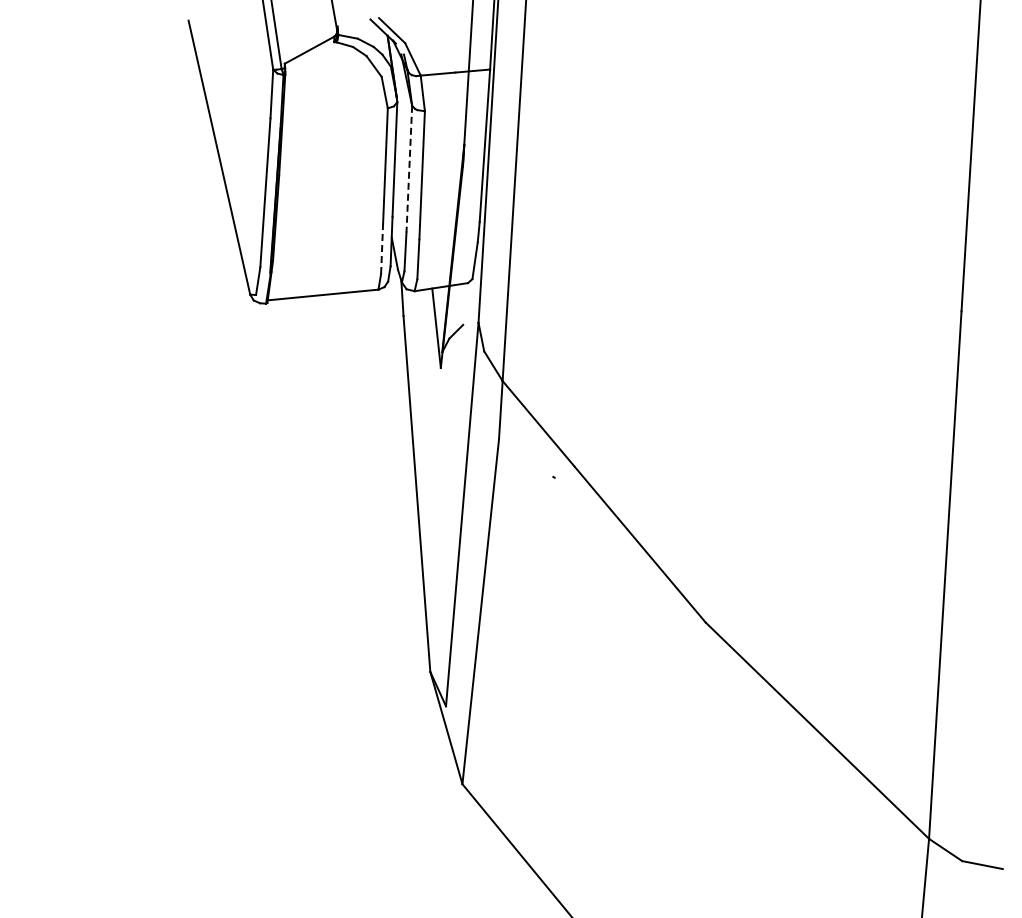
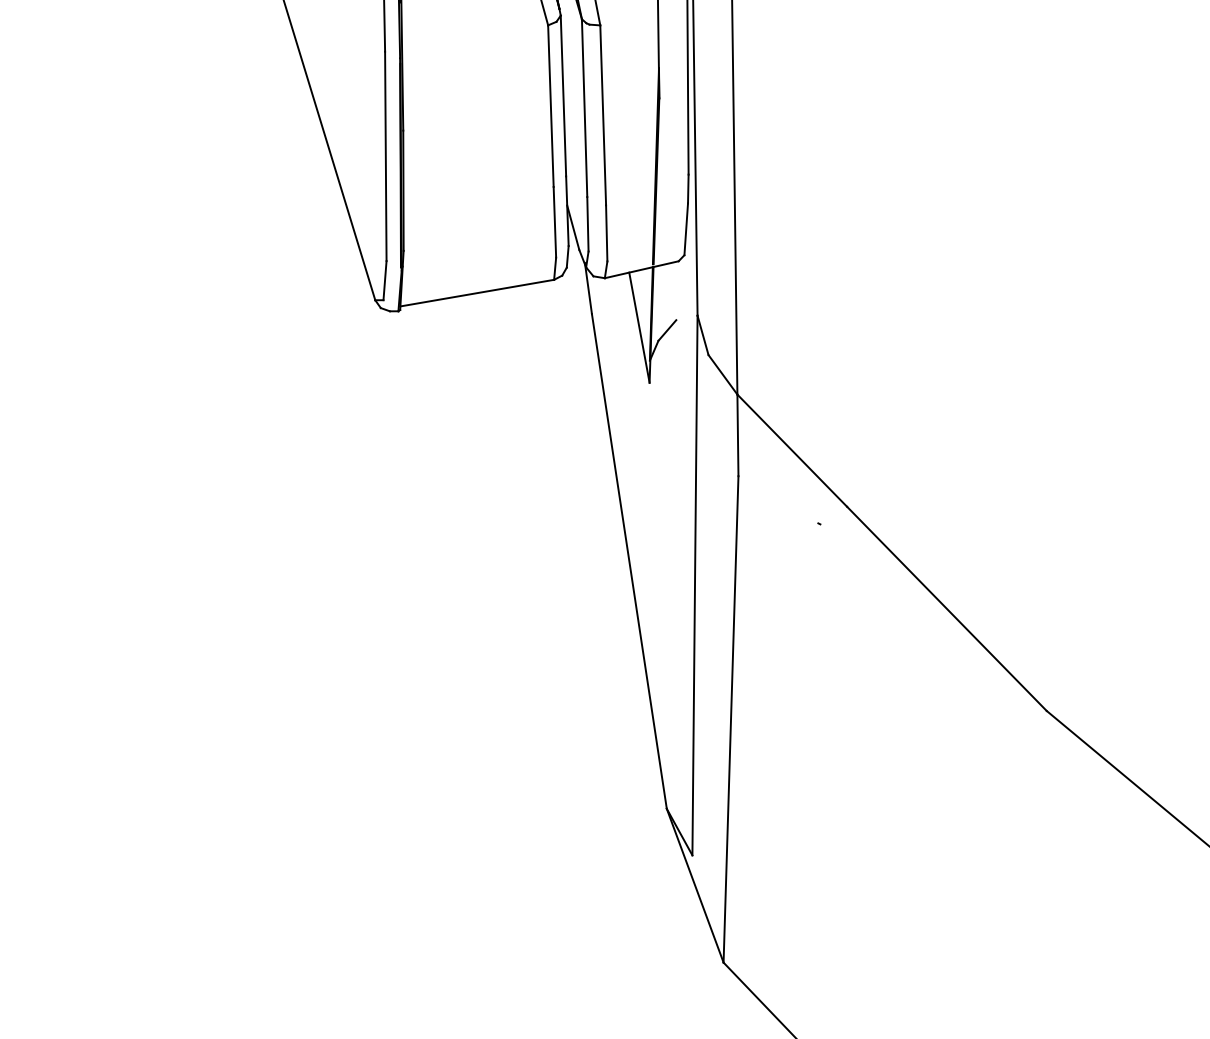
line: (409, 169) -> (584, 108), dashed -> solid
line: (382, 248) -> (555, 221), dashed -> solid

